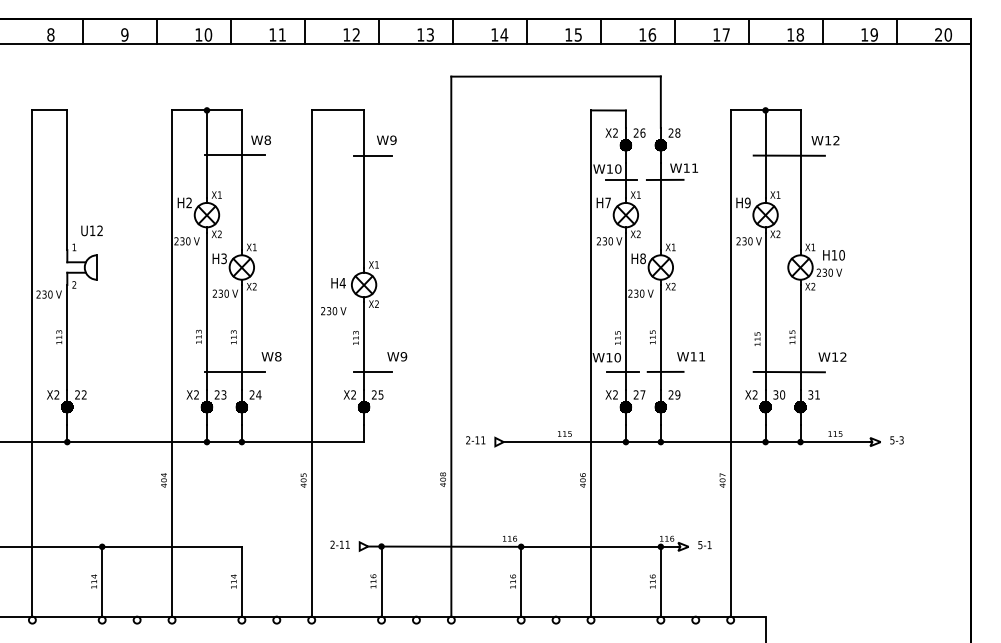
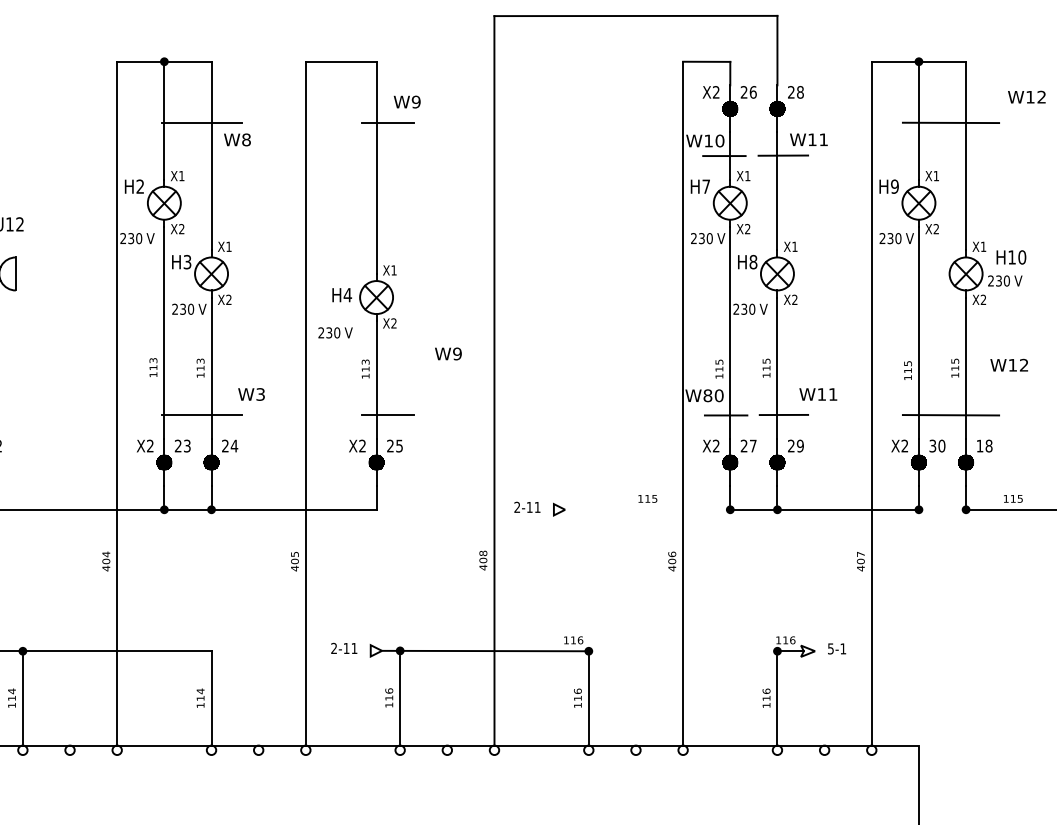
text: (260, 139) -> (236, 138), moved
text: (825, 140) -> (1026, 96), moved
text: (278, 356) -> (260, 394), W8 -> W3
text: (397, 356) -> (448, 353), moved
text: (832, 356) -> (1009, 364), moved
text: (609, 357) -> (708, 395), W10 -> W80
text: (814, 394) -> (985, 445), 31 -> 18
line: (562, 442) -> (644, 510), removed
line: (782, 442) -> (941, 510), removed
line: (590, 546) -> (682, 650), removed

